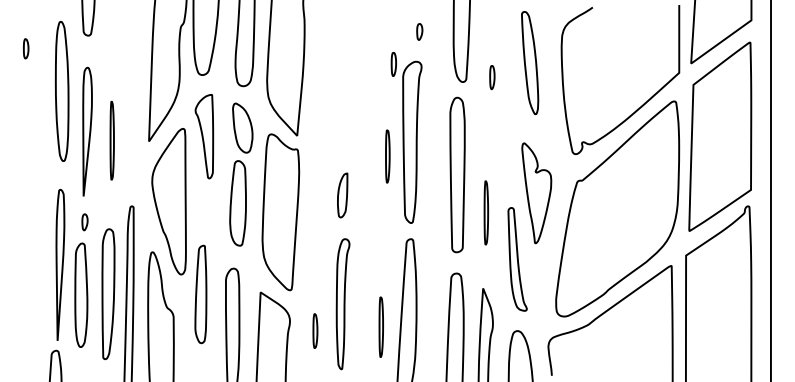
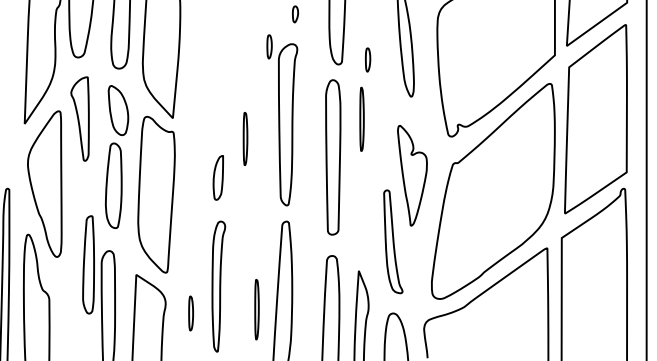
part: (387, 156) -> (245, 138), moved
part: (486, 212) -> (362, 118), moved
part: (200, 294) -> (88, 264), moved

